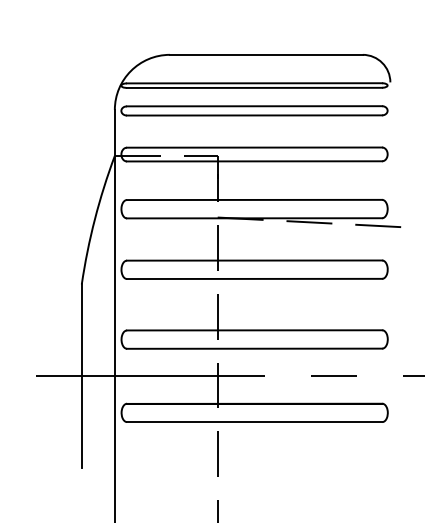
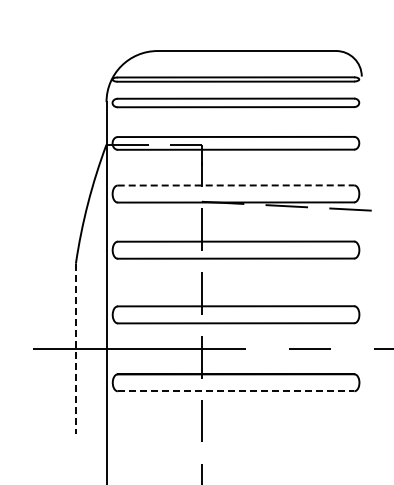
line: (255, 199) -> (236, 185), solid -> dashed
line: (81, 376) -> (75, 349), solid -> dashed
line: (255, 422) -> (236, 391), solid -> dashed

